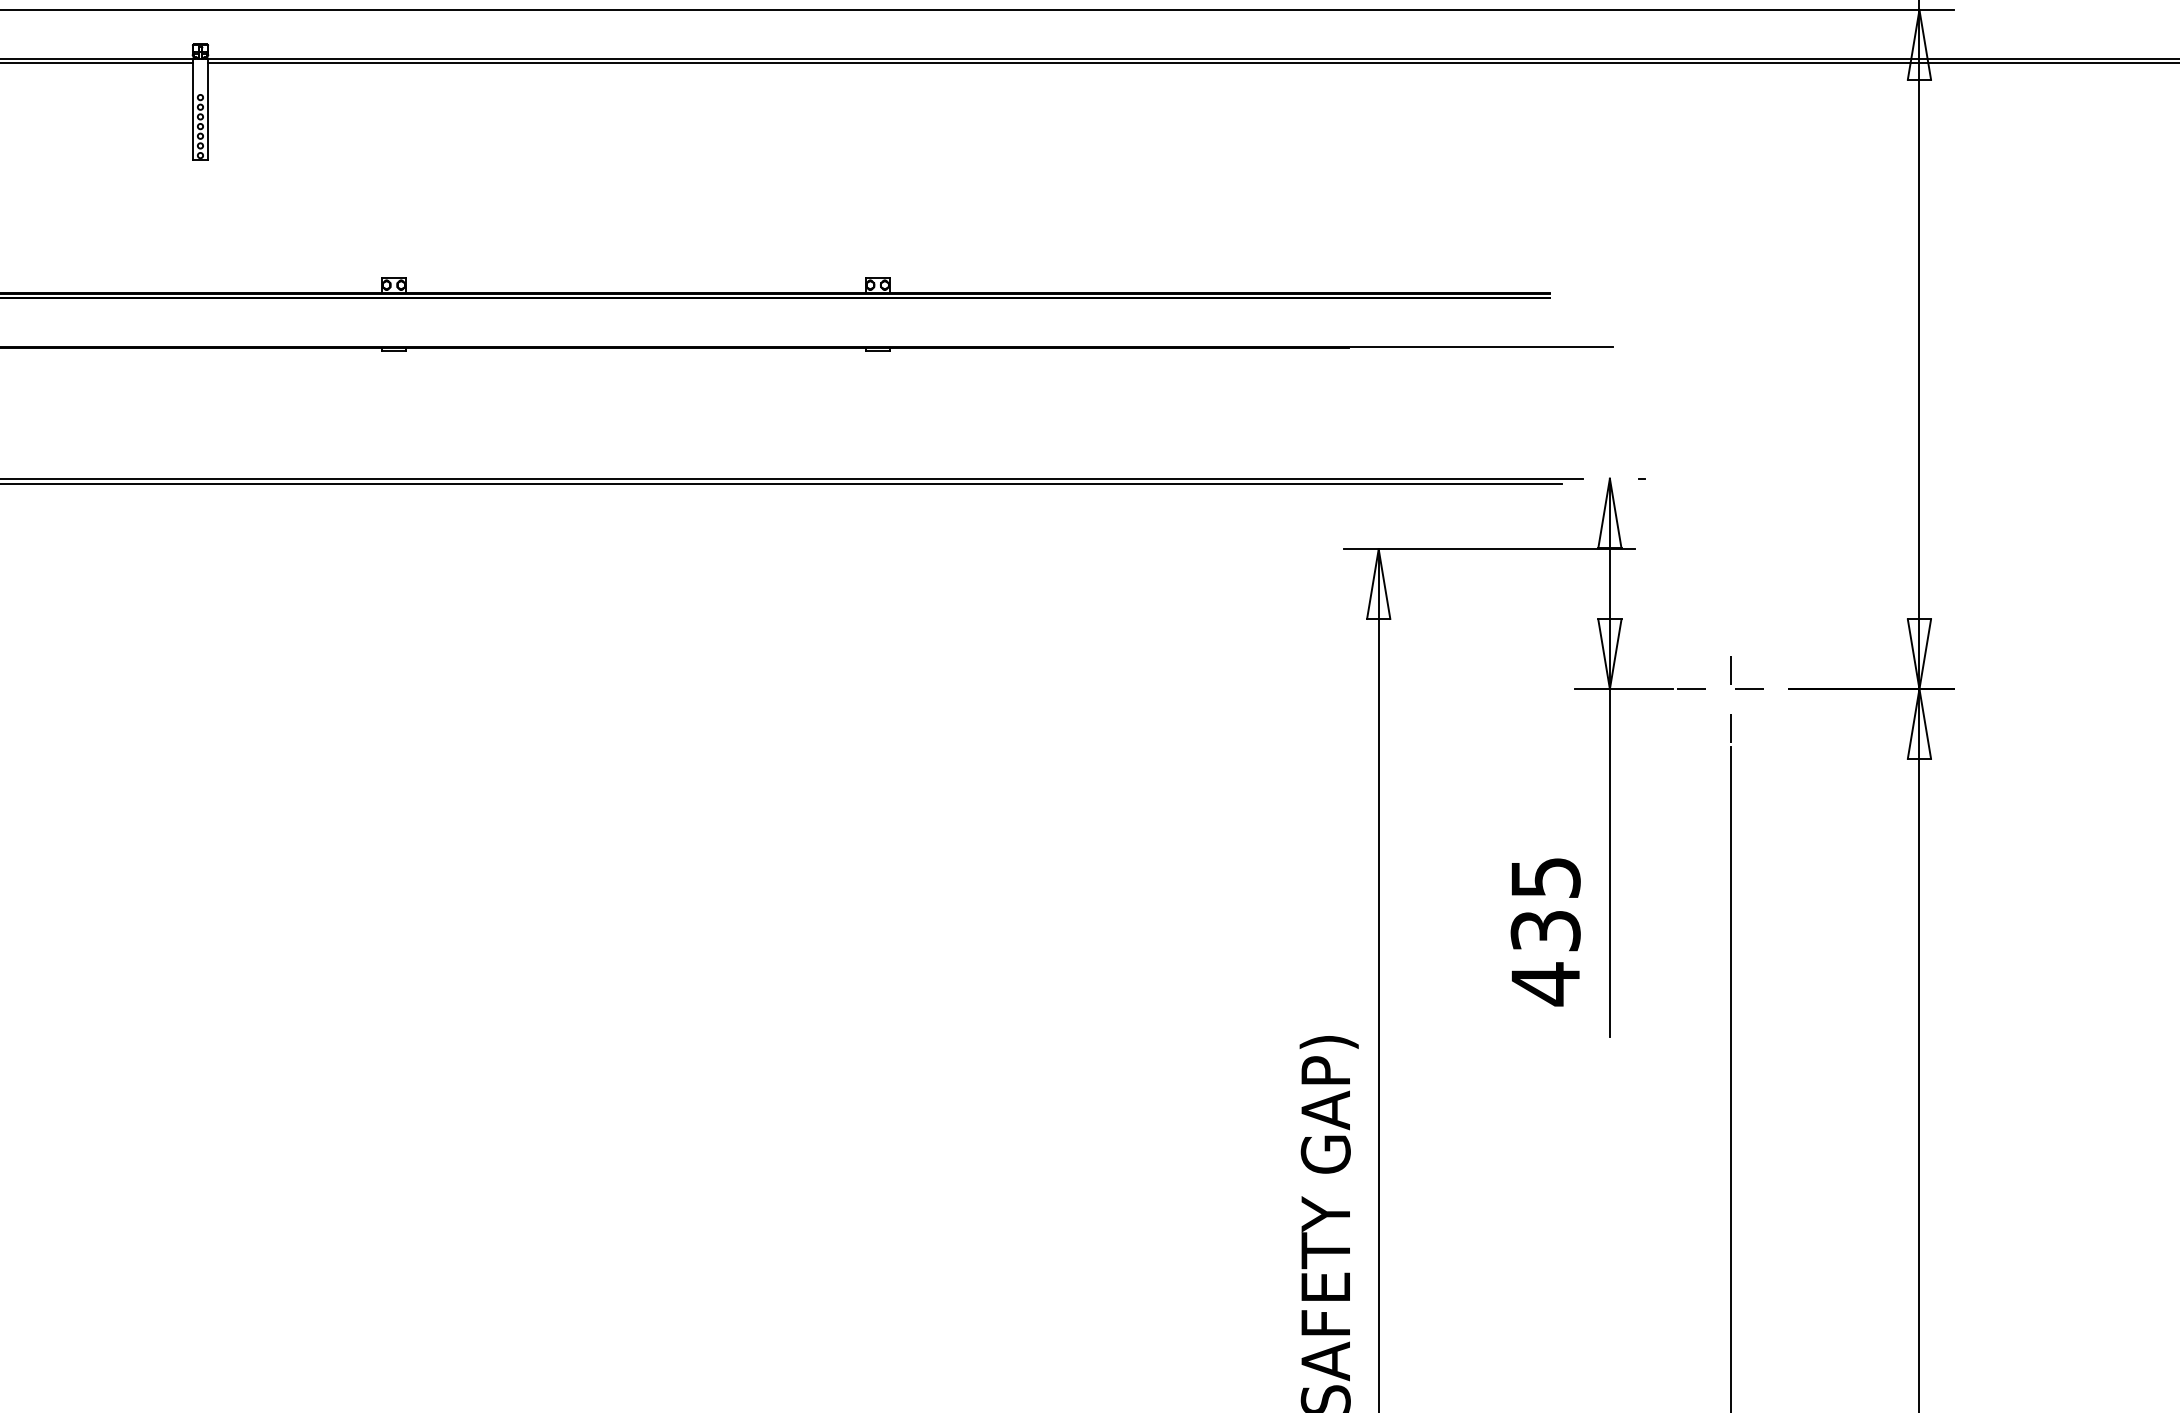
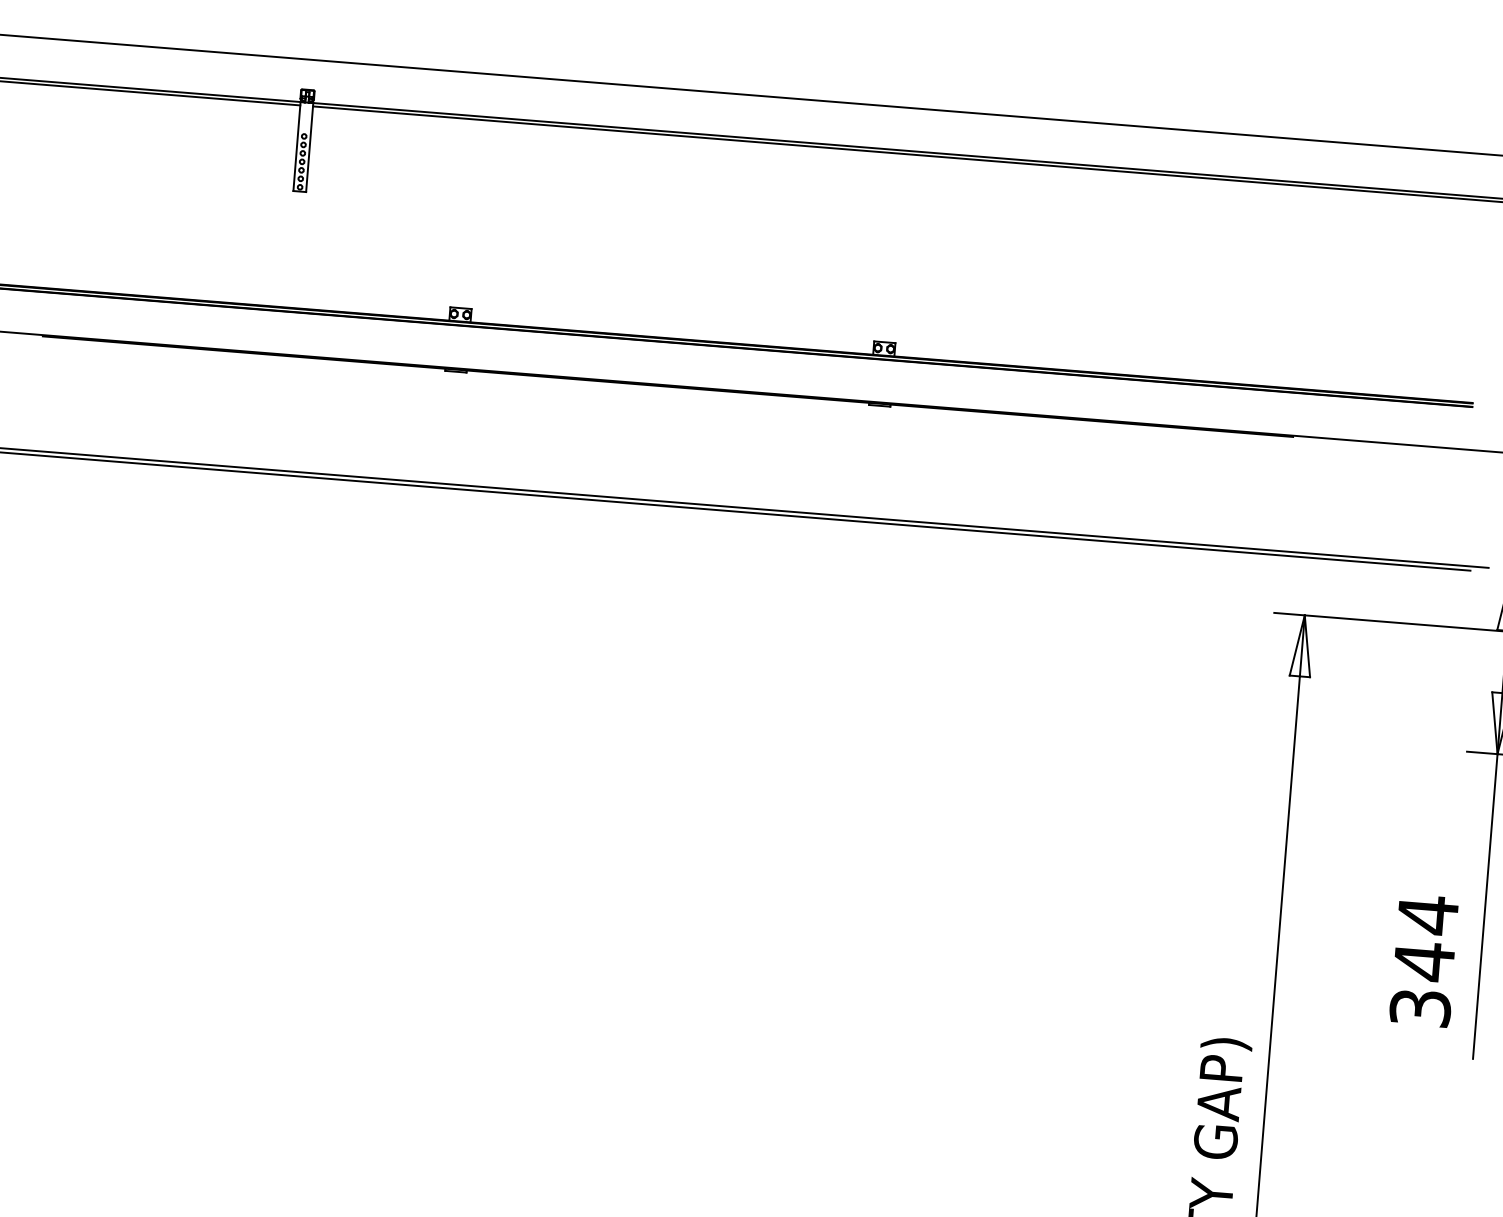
text: (1545, 930) -> (1424, 961), 435 -> 344

